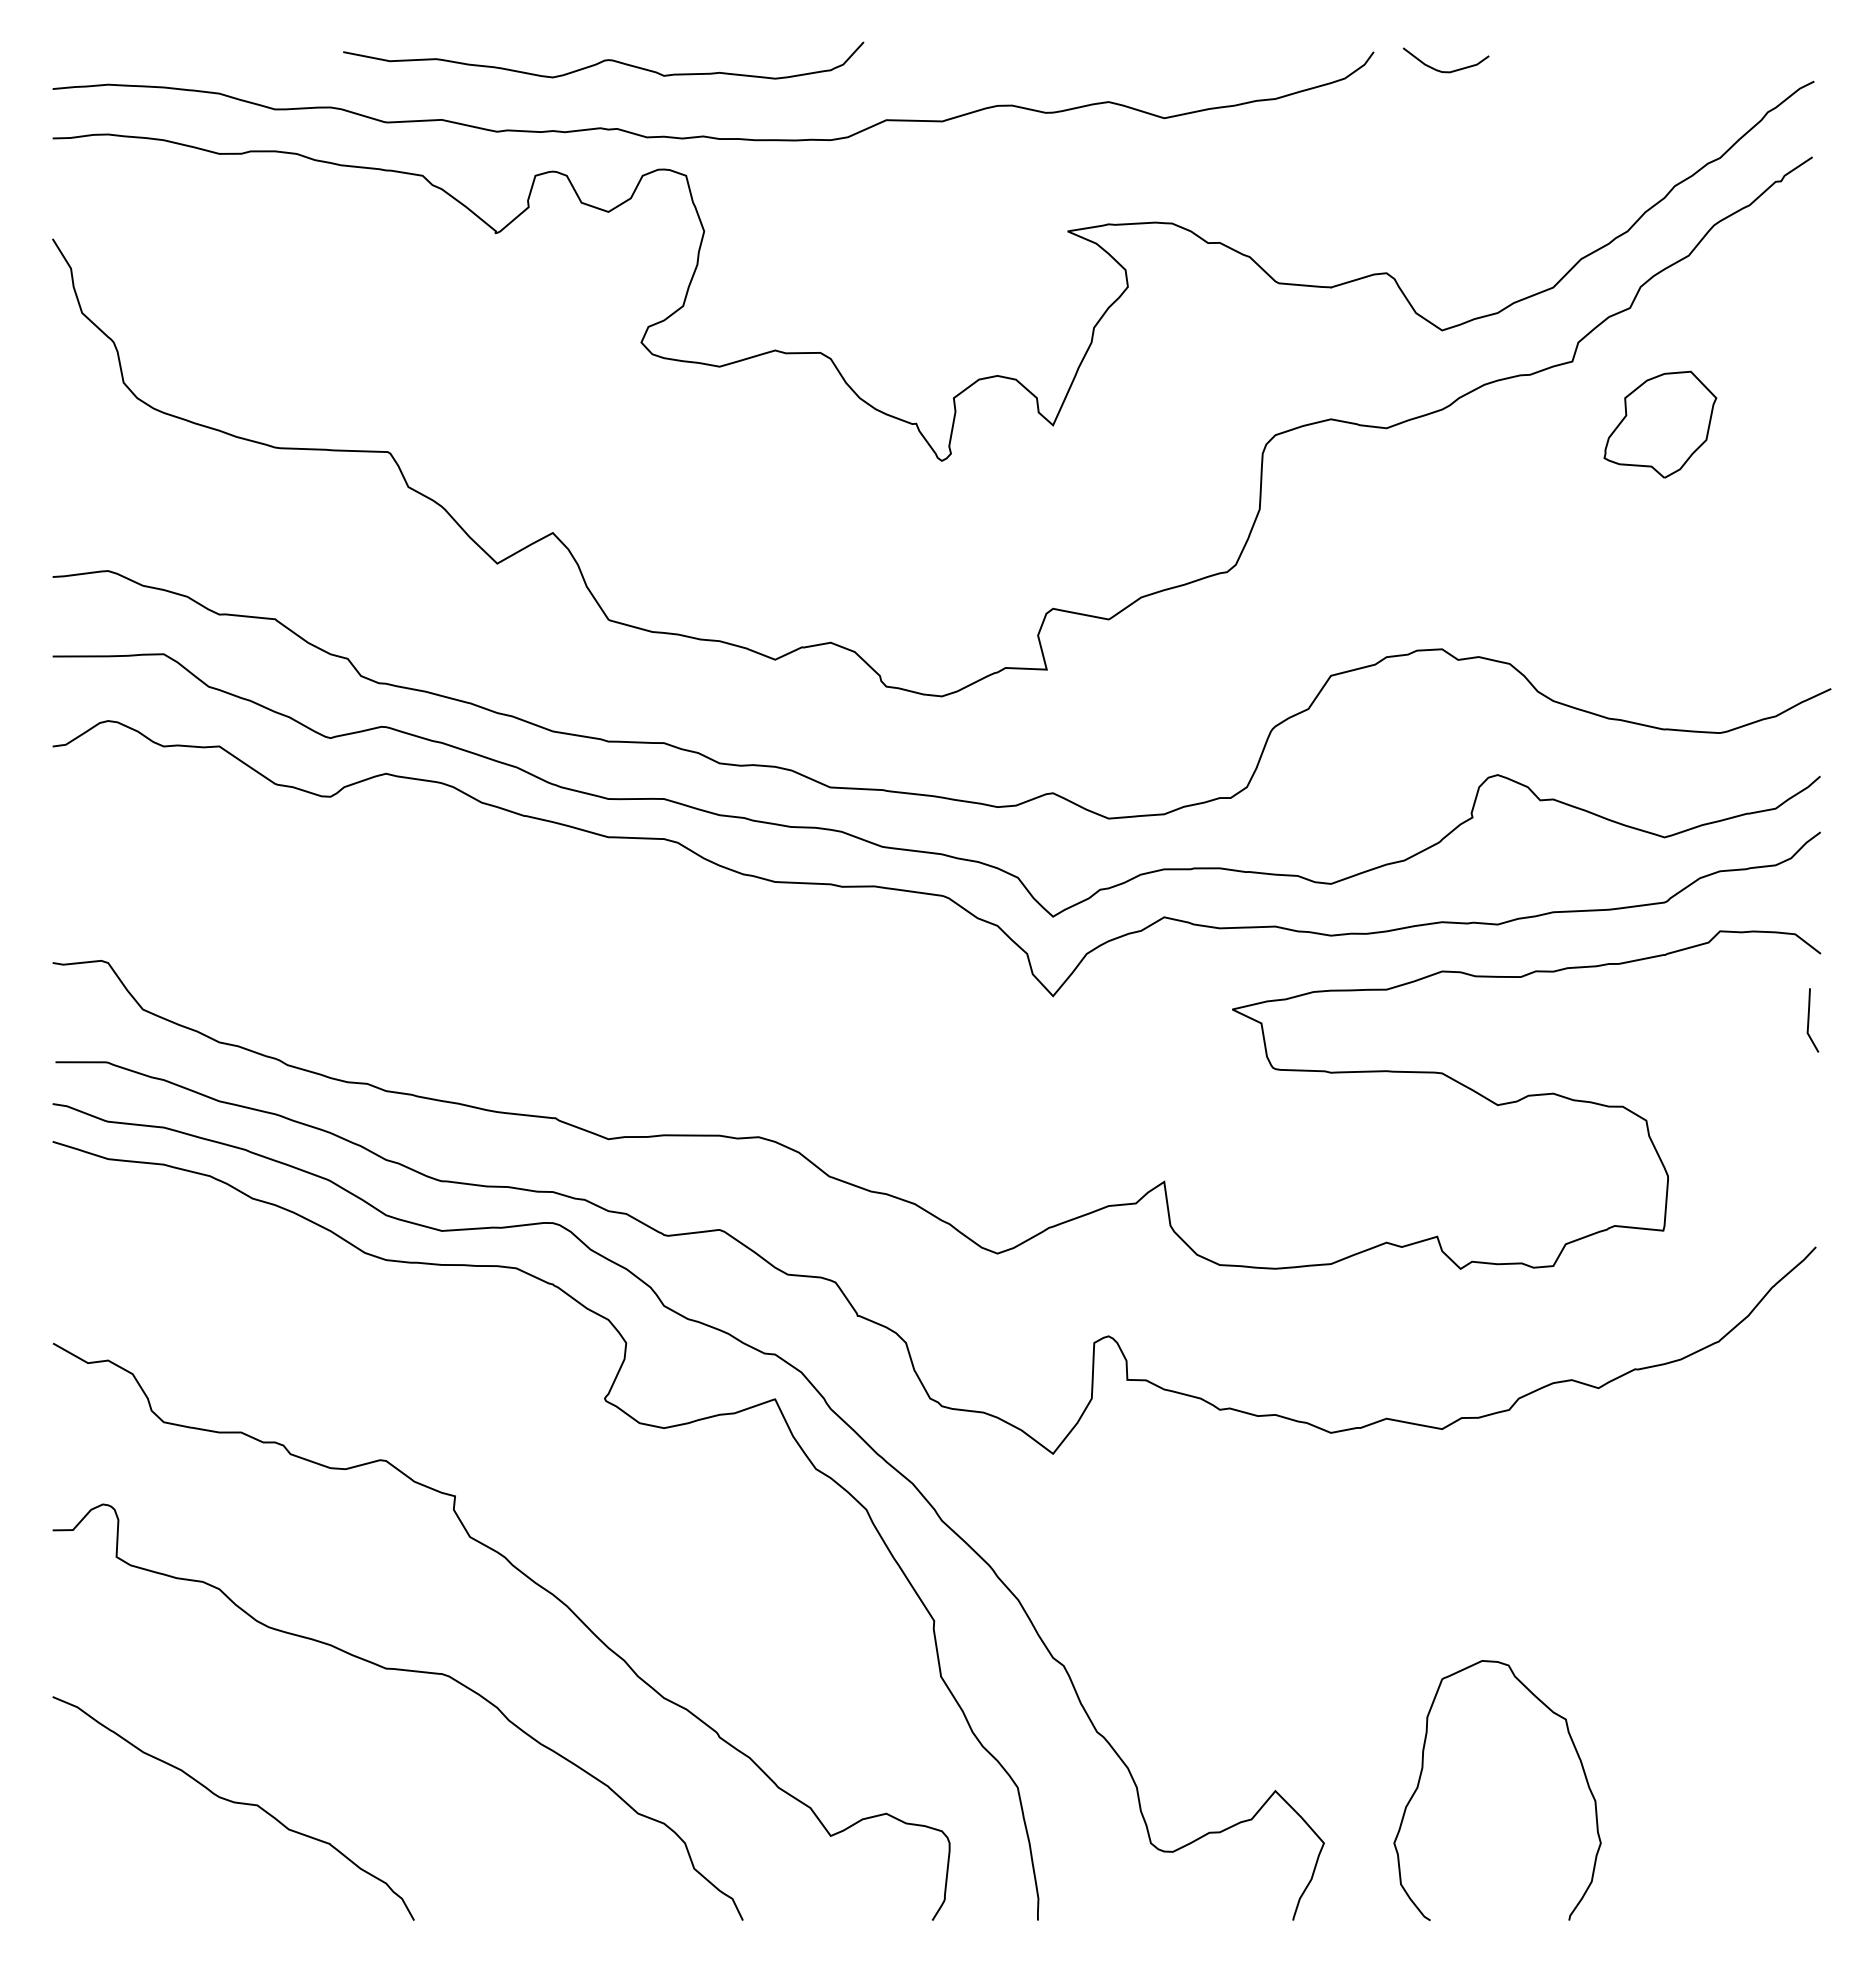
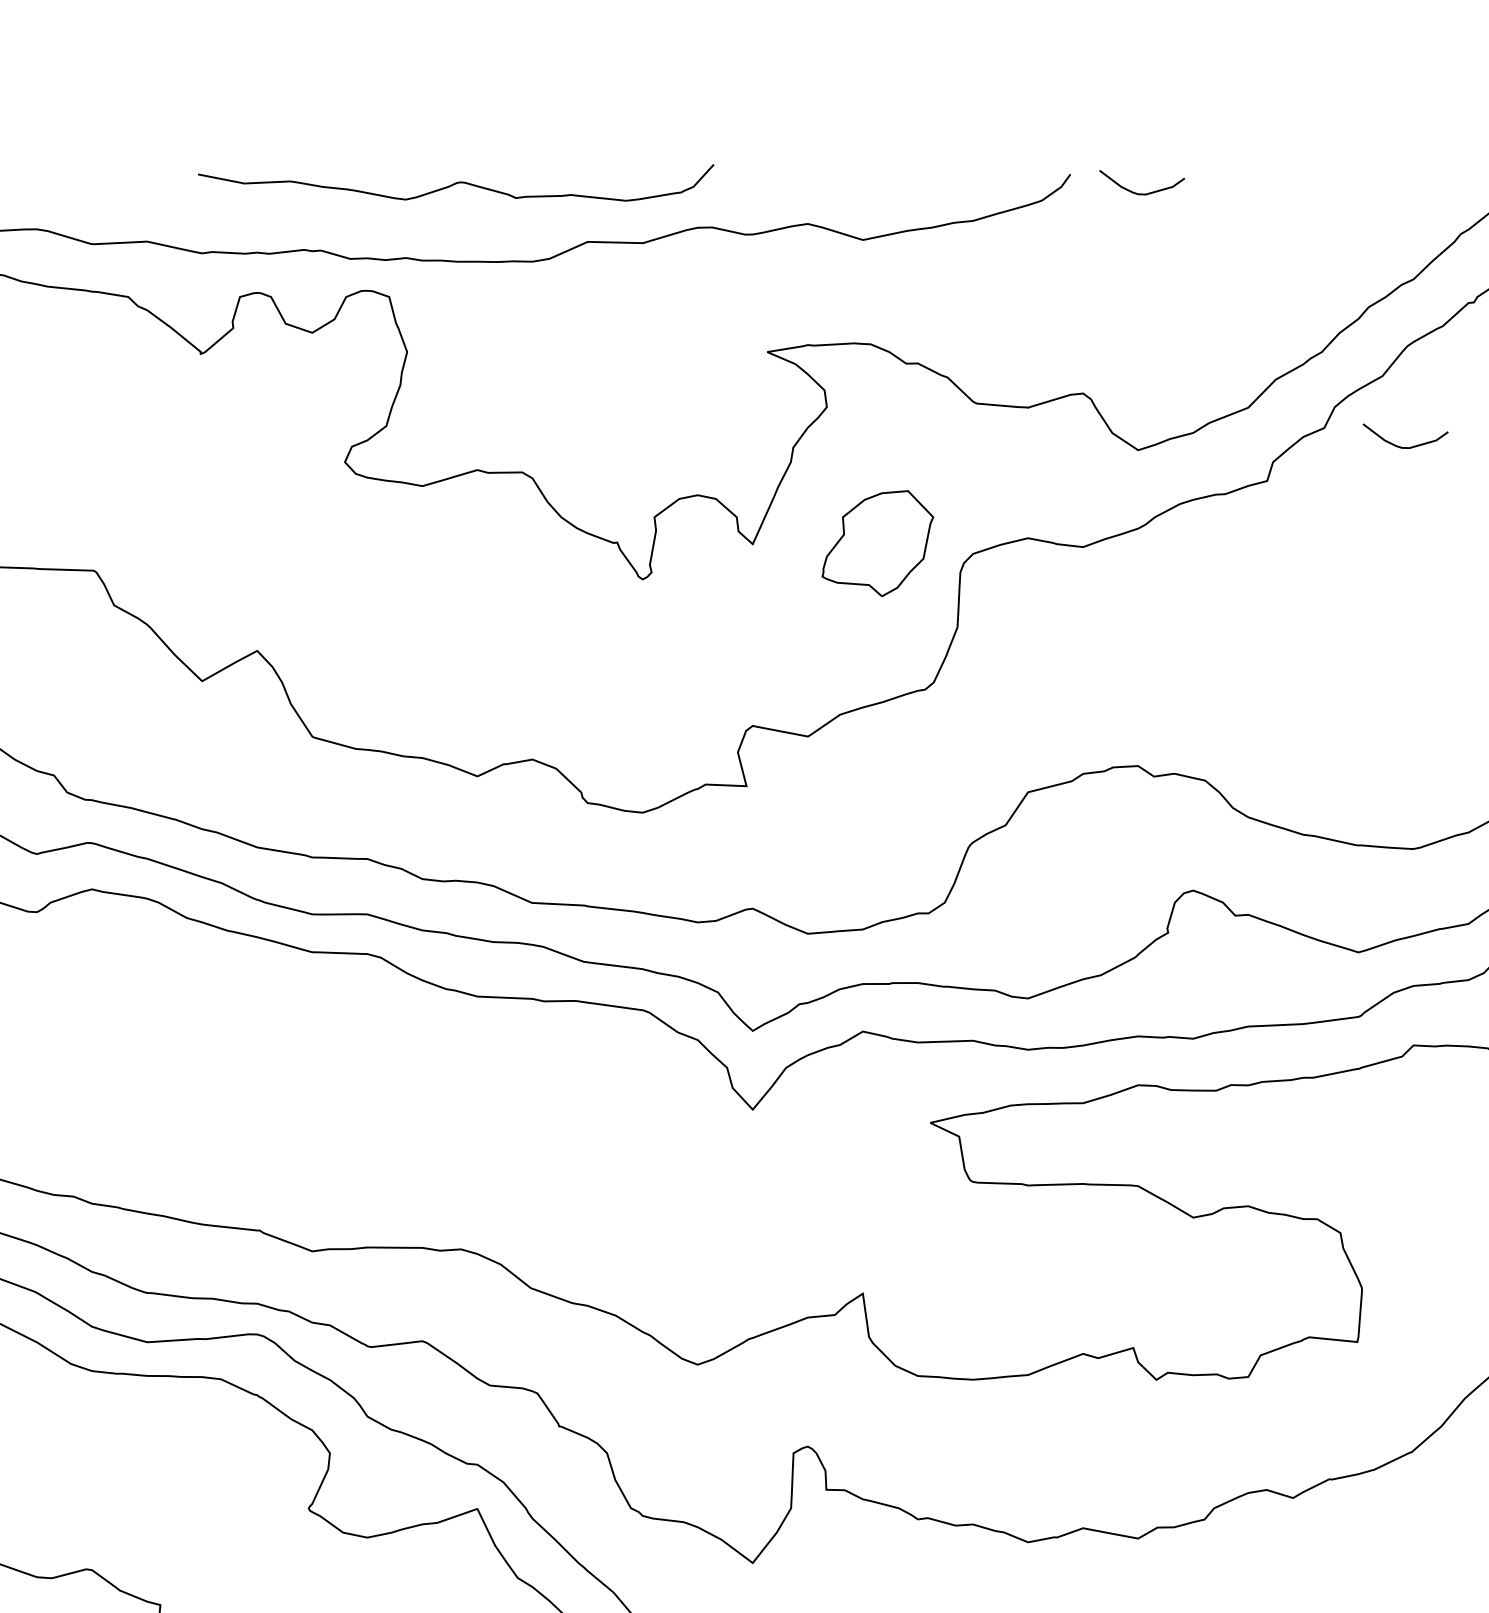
curve: (603, 60) -> (455, 182), moved
curve: (1707, 326) -> (1401, 446), added
part: (1660, 424) -> (877, 543), moved

